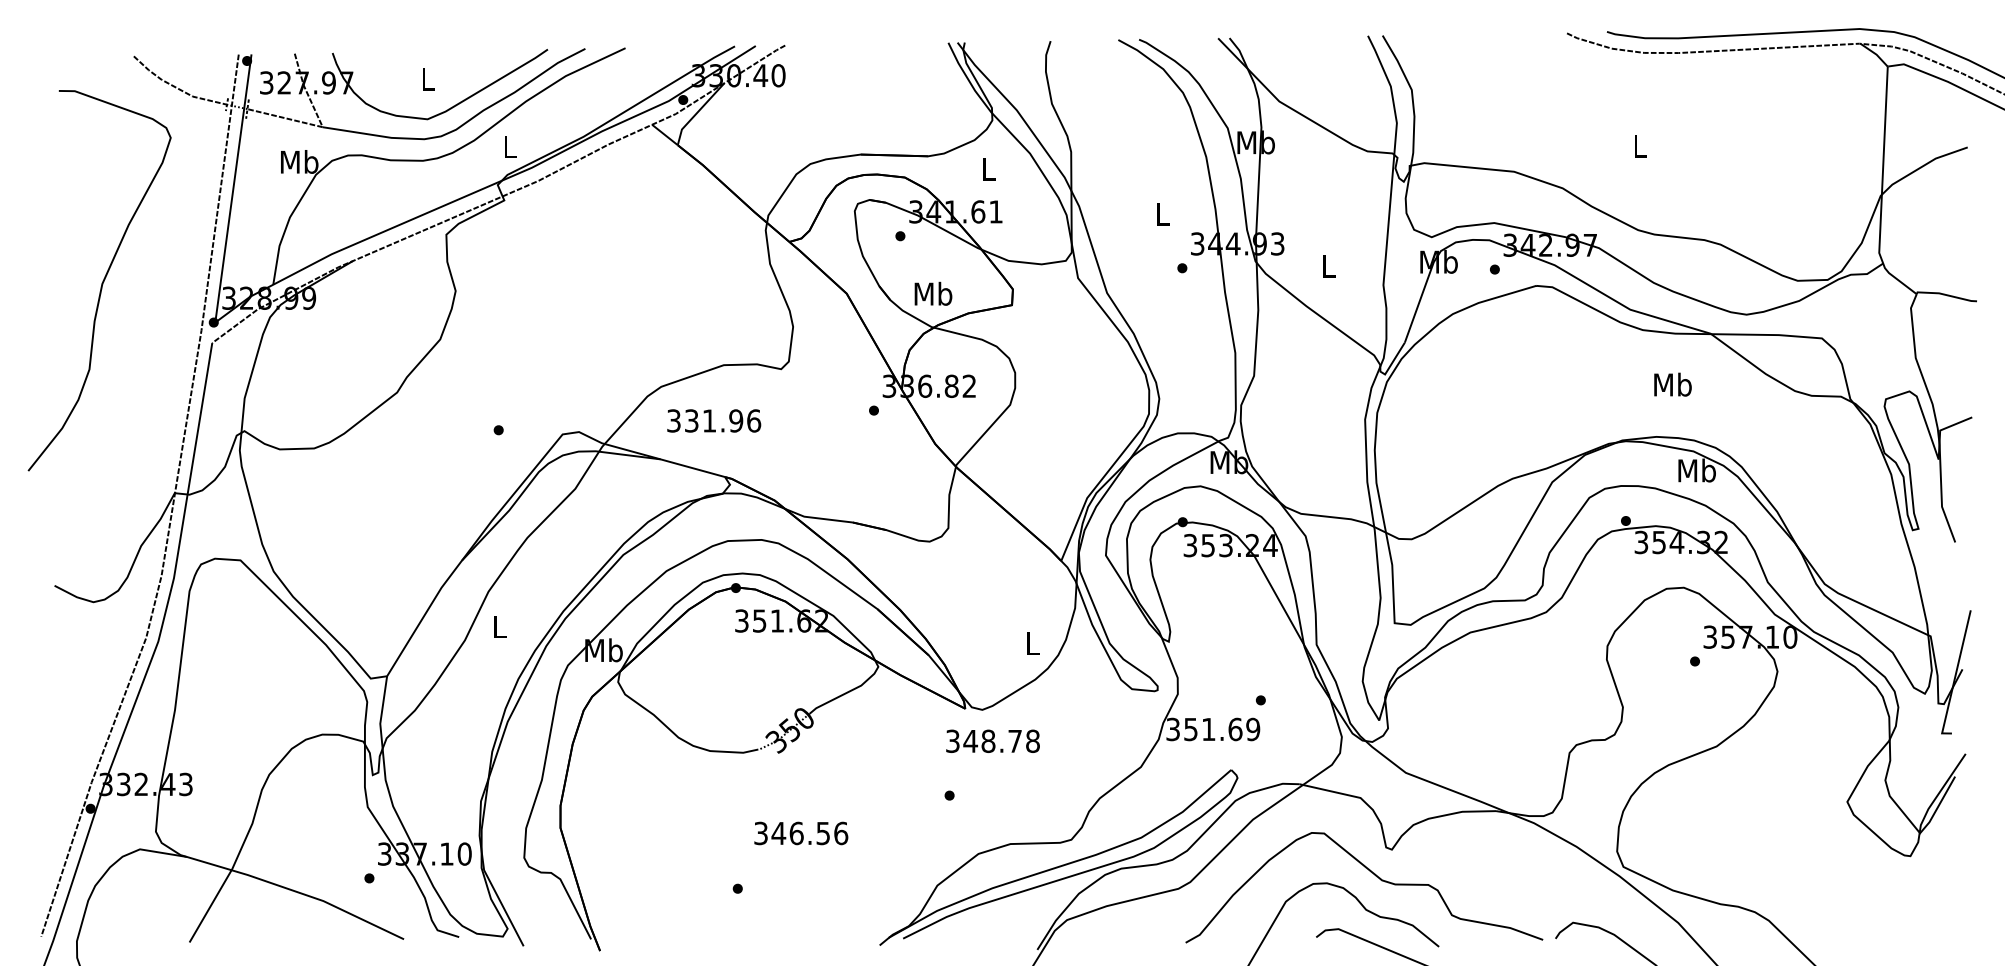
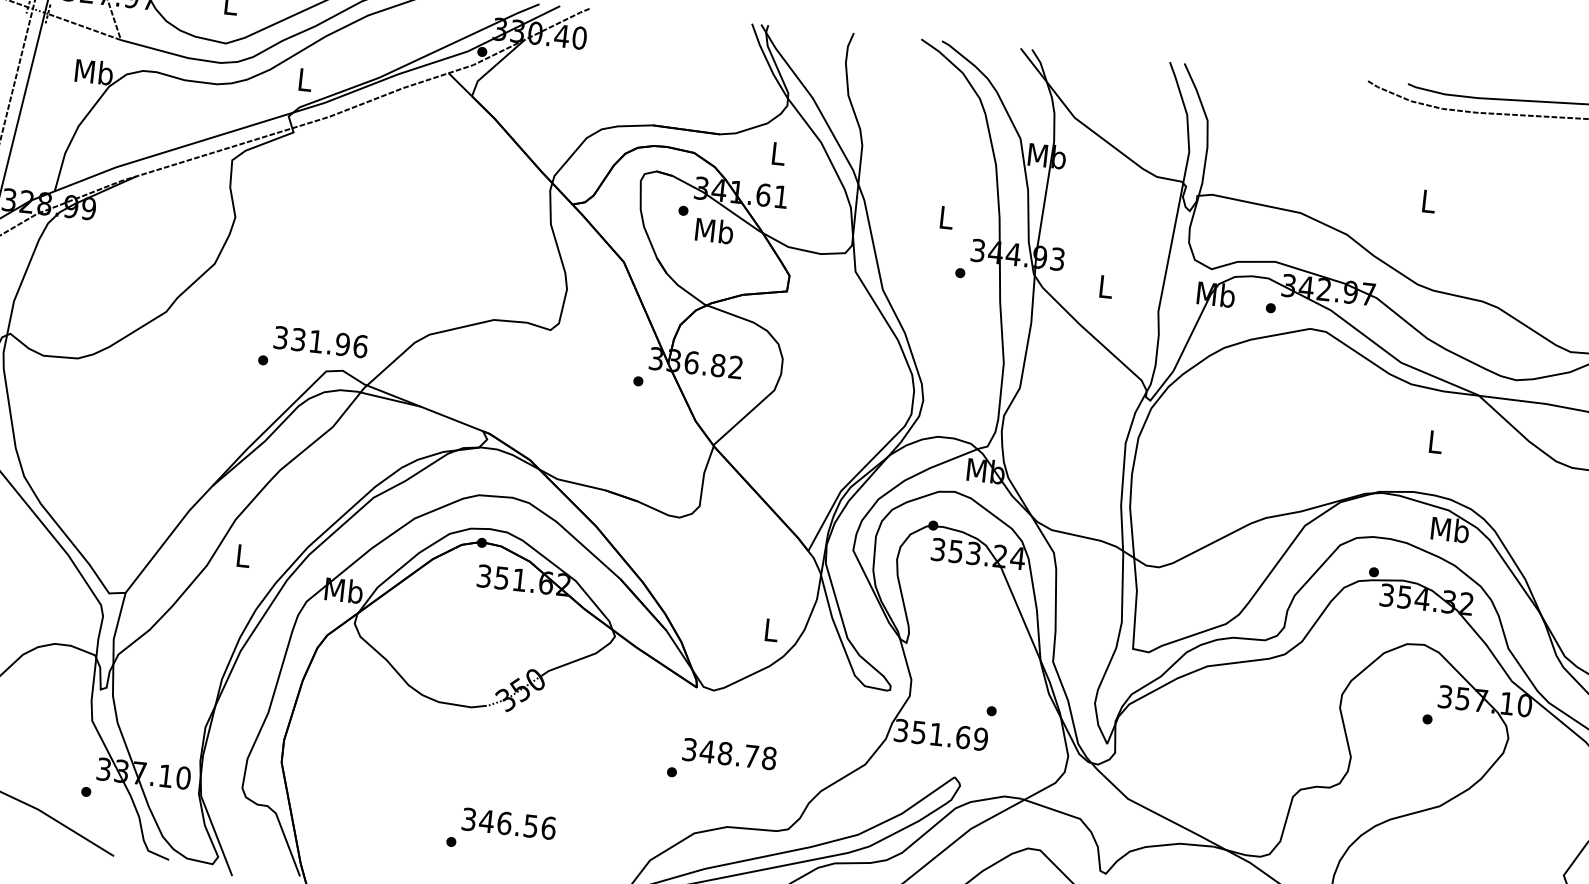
text: (933, 293) -> (714, 230), moved
text: (1672, 384) -> (1435, 441), Mb -> L
text: (714, 420) -> (321, 341), moved
text: (992, 740) -> (729, 753), moved
text: (801, 833) -> (509, 823), moved

